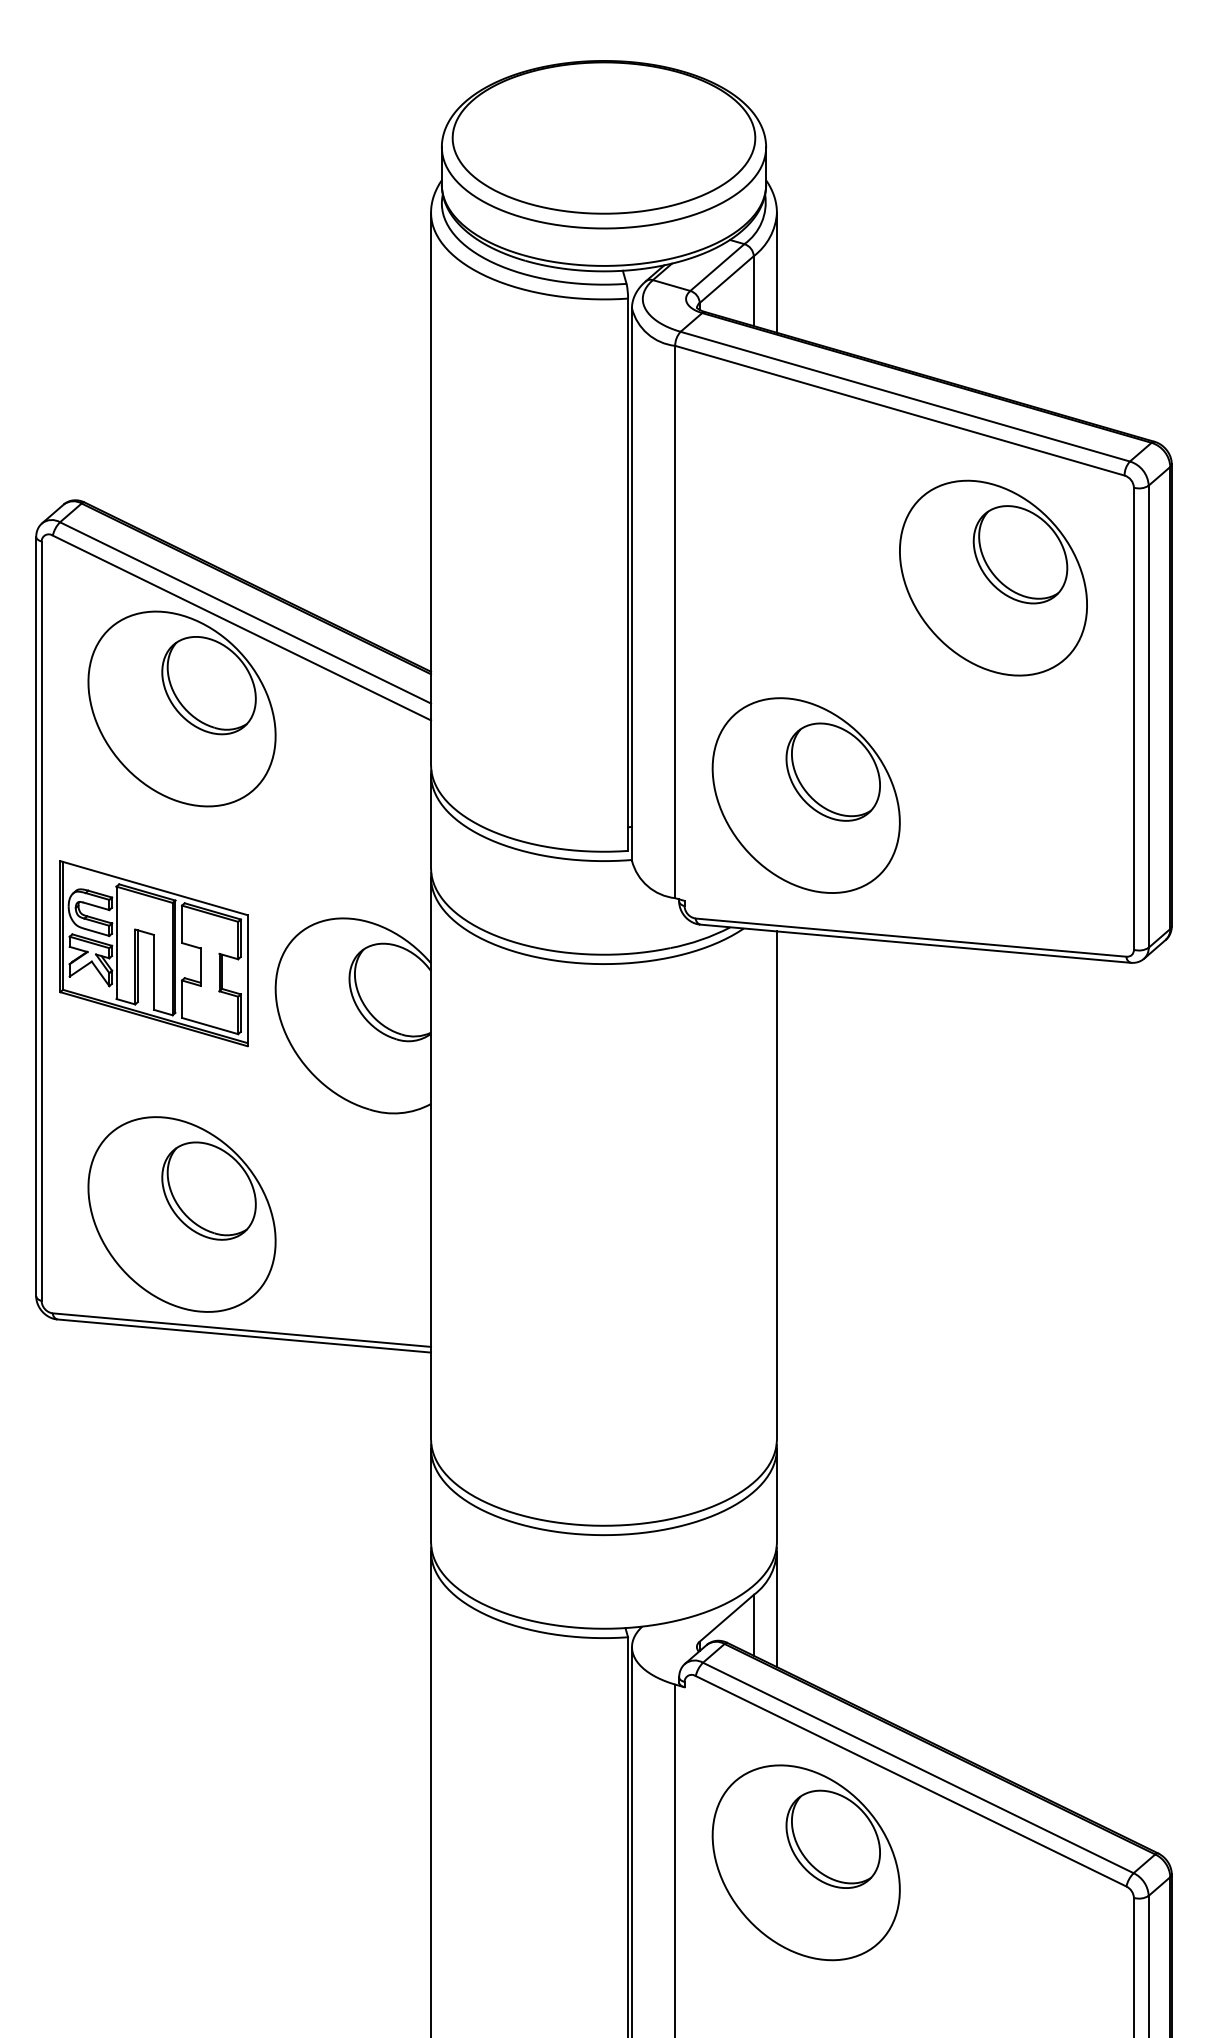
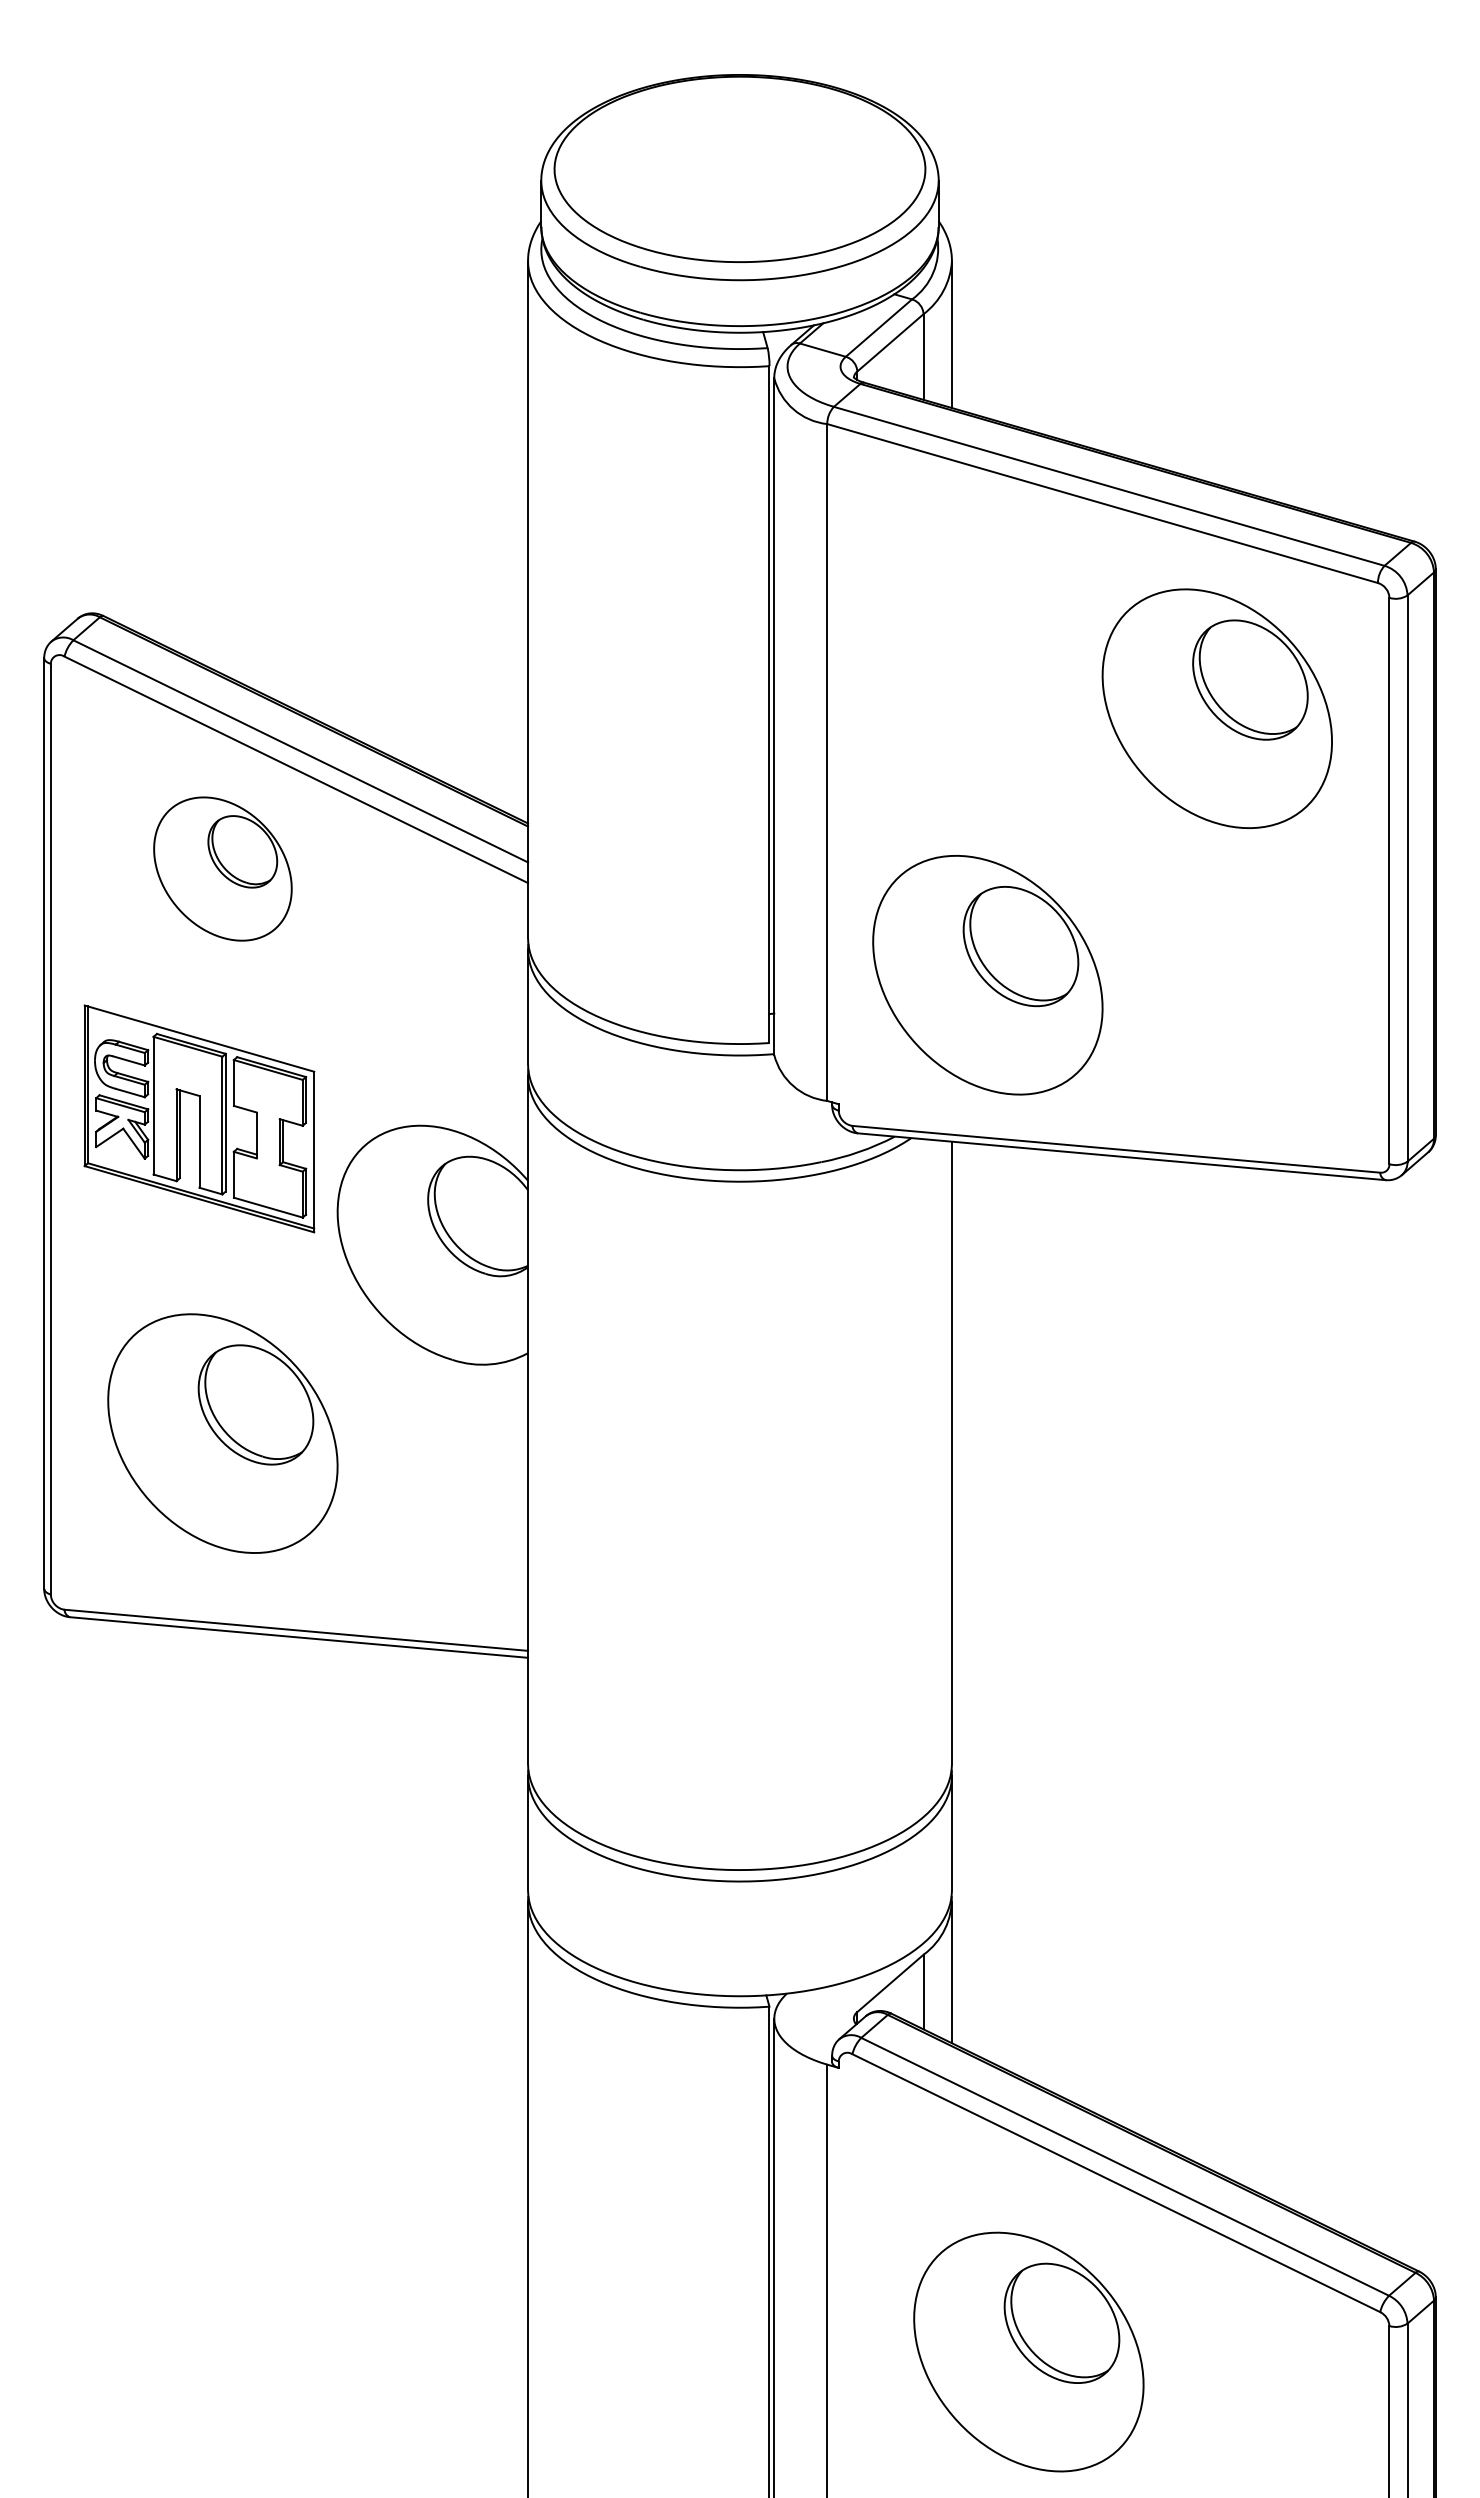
part: (181, 708) -> (222, 868), size x0.6
part: (153, 953) -> (199, 1118), moved
part: (181, 1214) -> (222, 1433), moved
part: (805, 1862) -> (1028, 2351), moved

